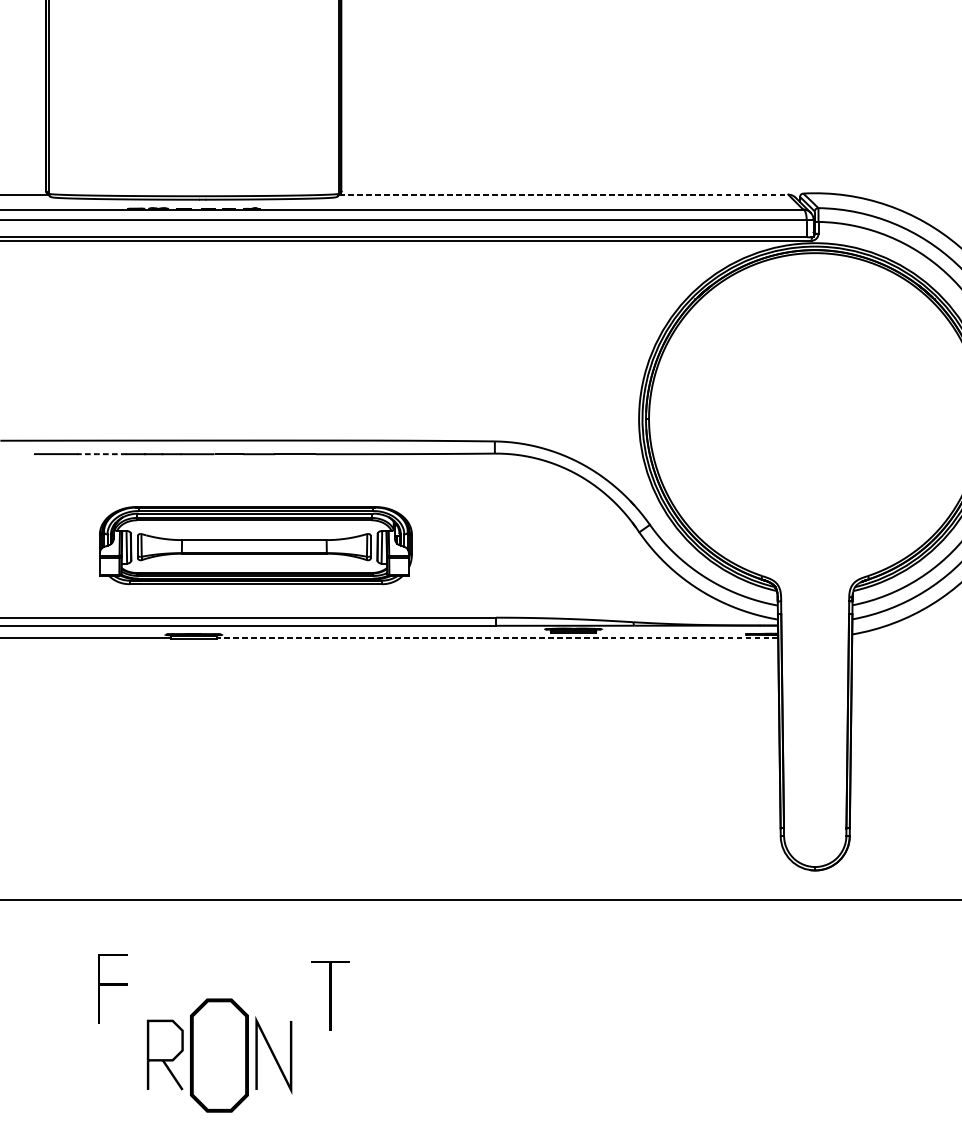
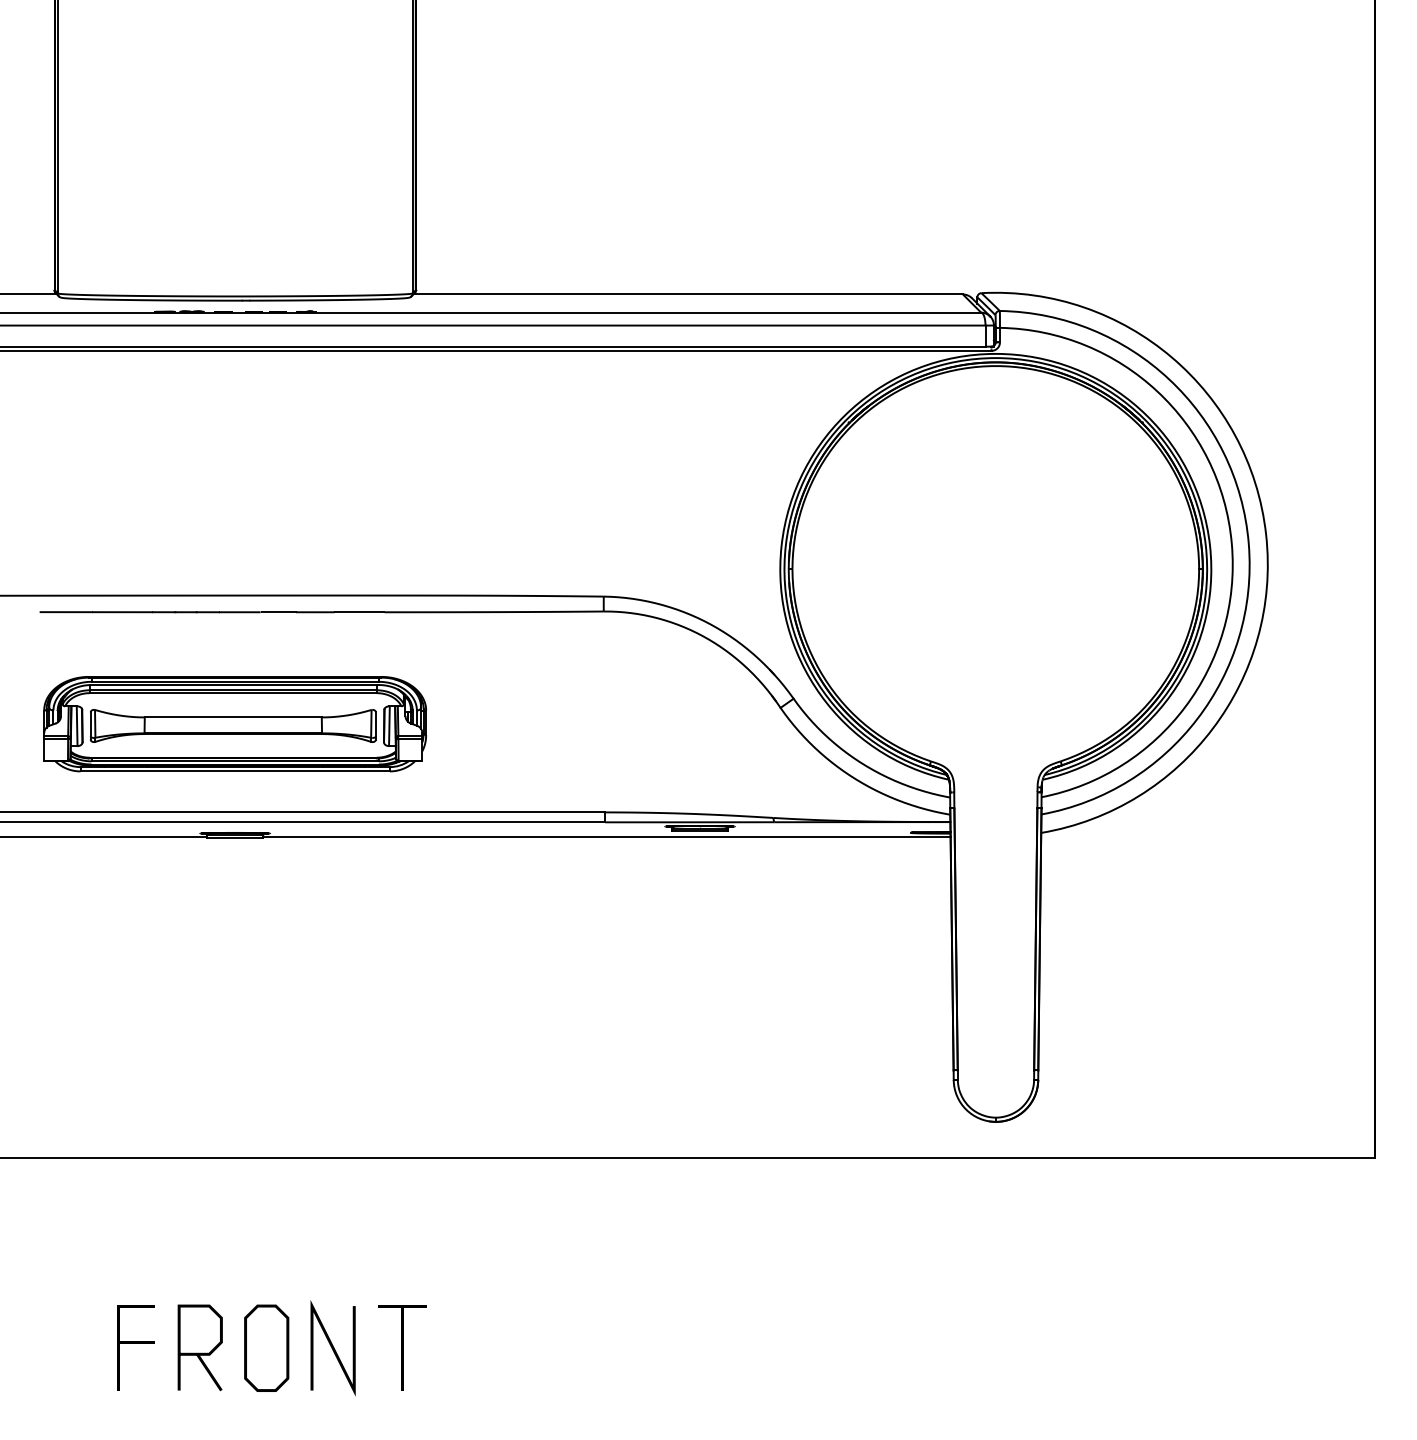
line: (564, 194) -> (688, 294), dashed -> solid
line: (100, 454) -> (121, 612), dashed -> solid
part: (256, 545) -> (235, 724), moved
line: (497, 637) -> (606, 836), dashed -> solid
part: (112, 988) -> (135, 1347), moved
part: (330, 995) -> (402, 1347), moved
part: (219, 1054) -> (266, 1347), size x0.62

